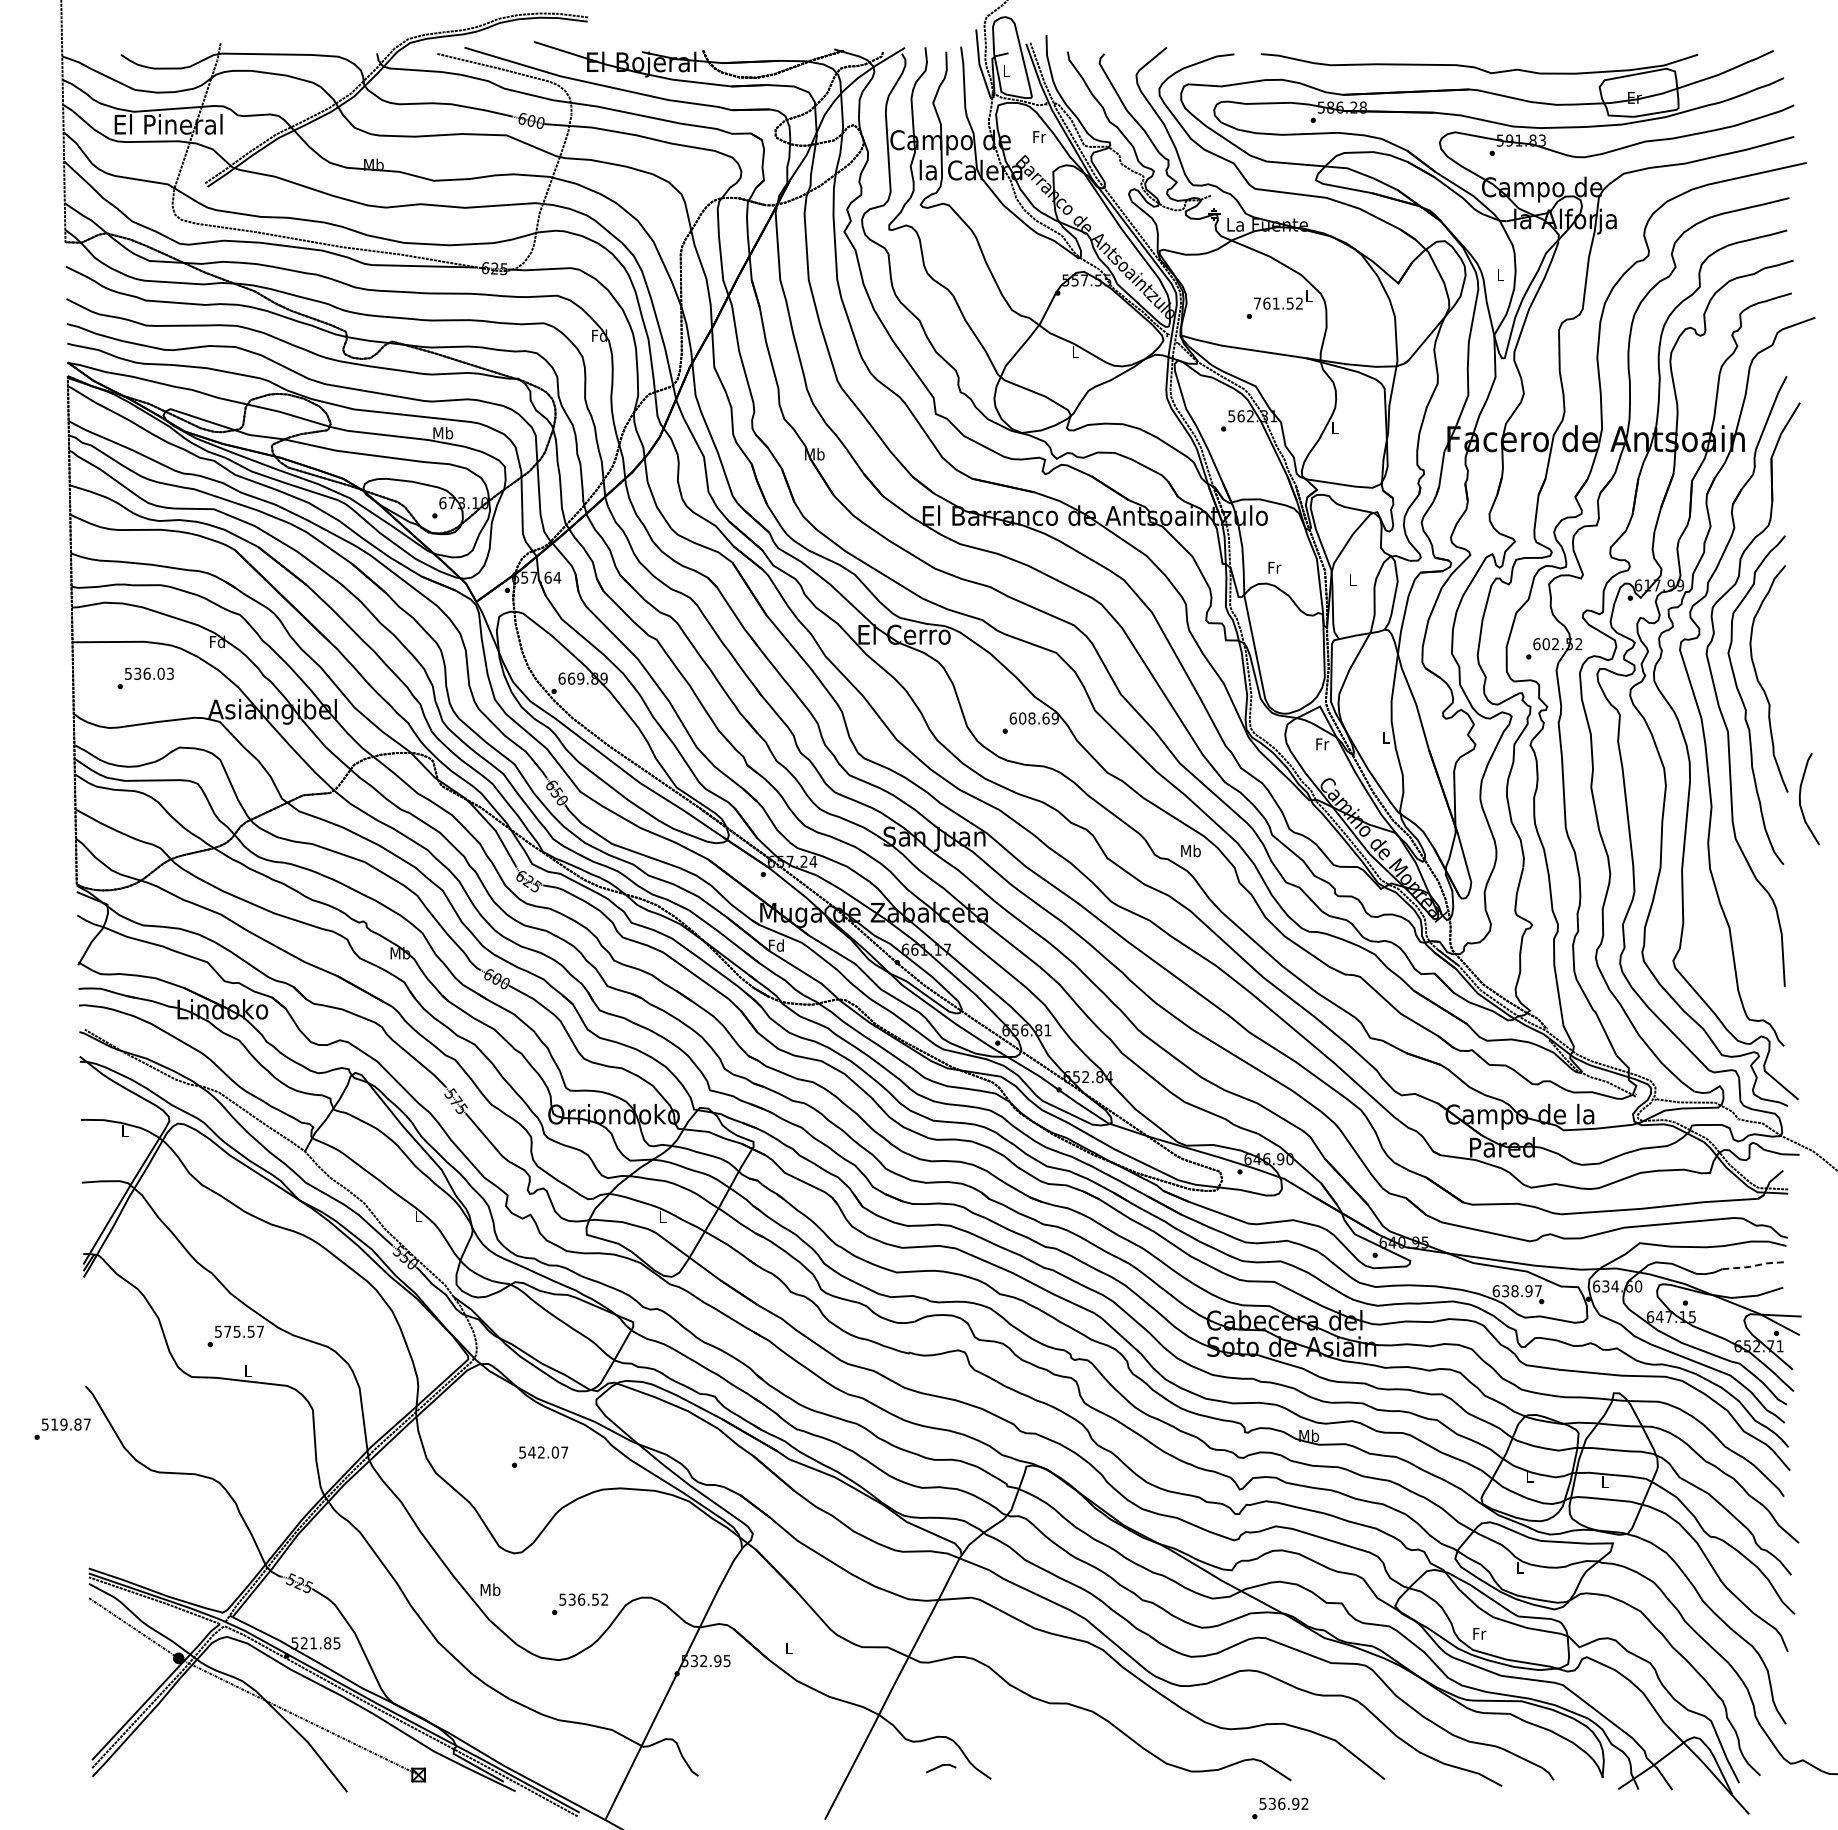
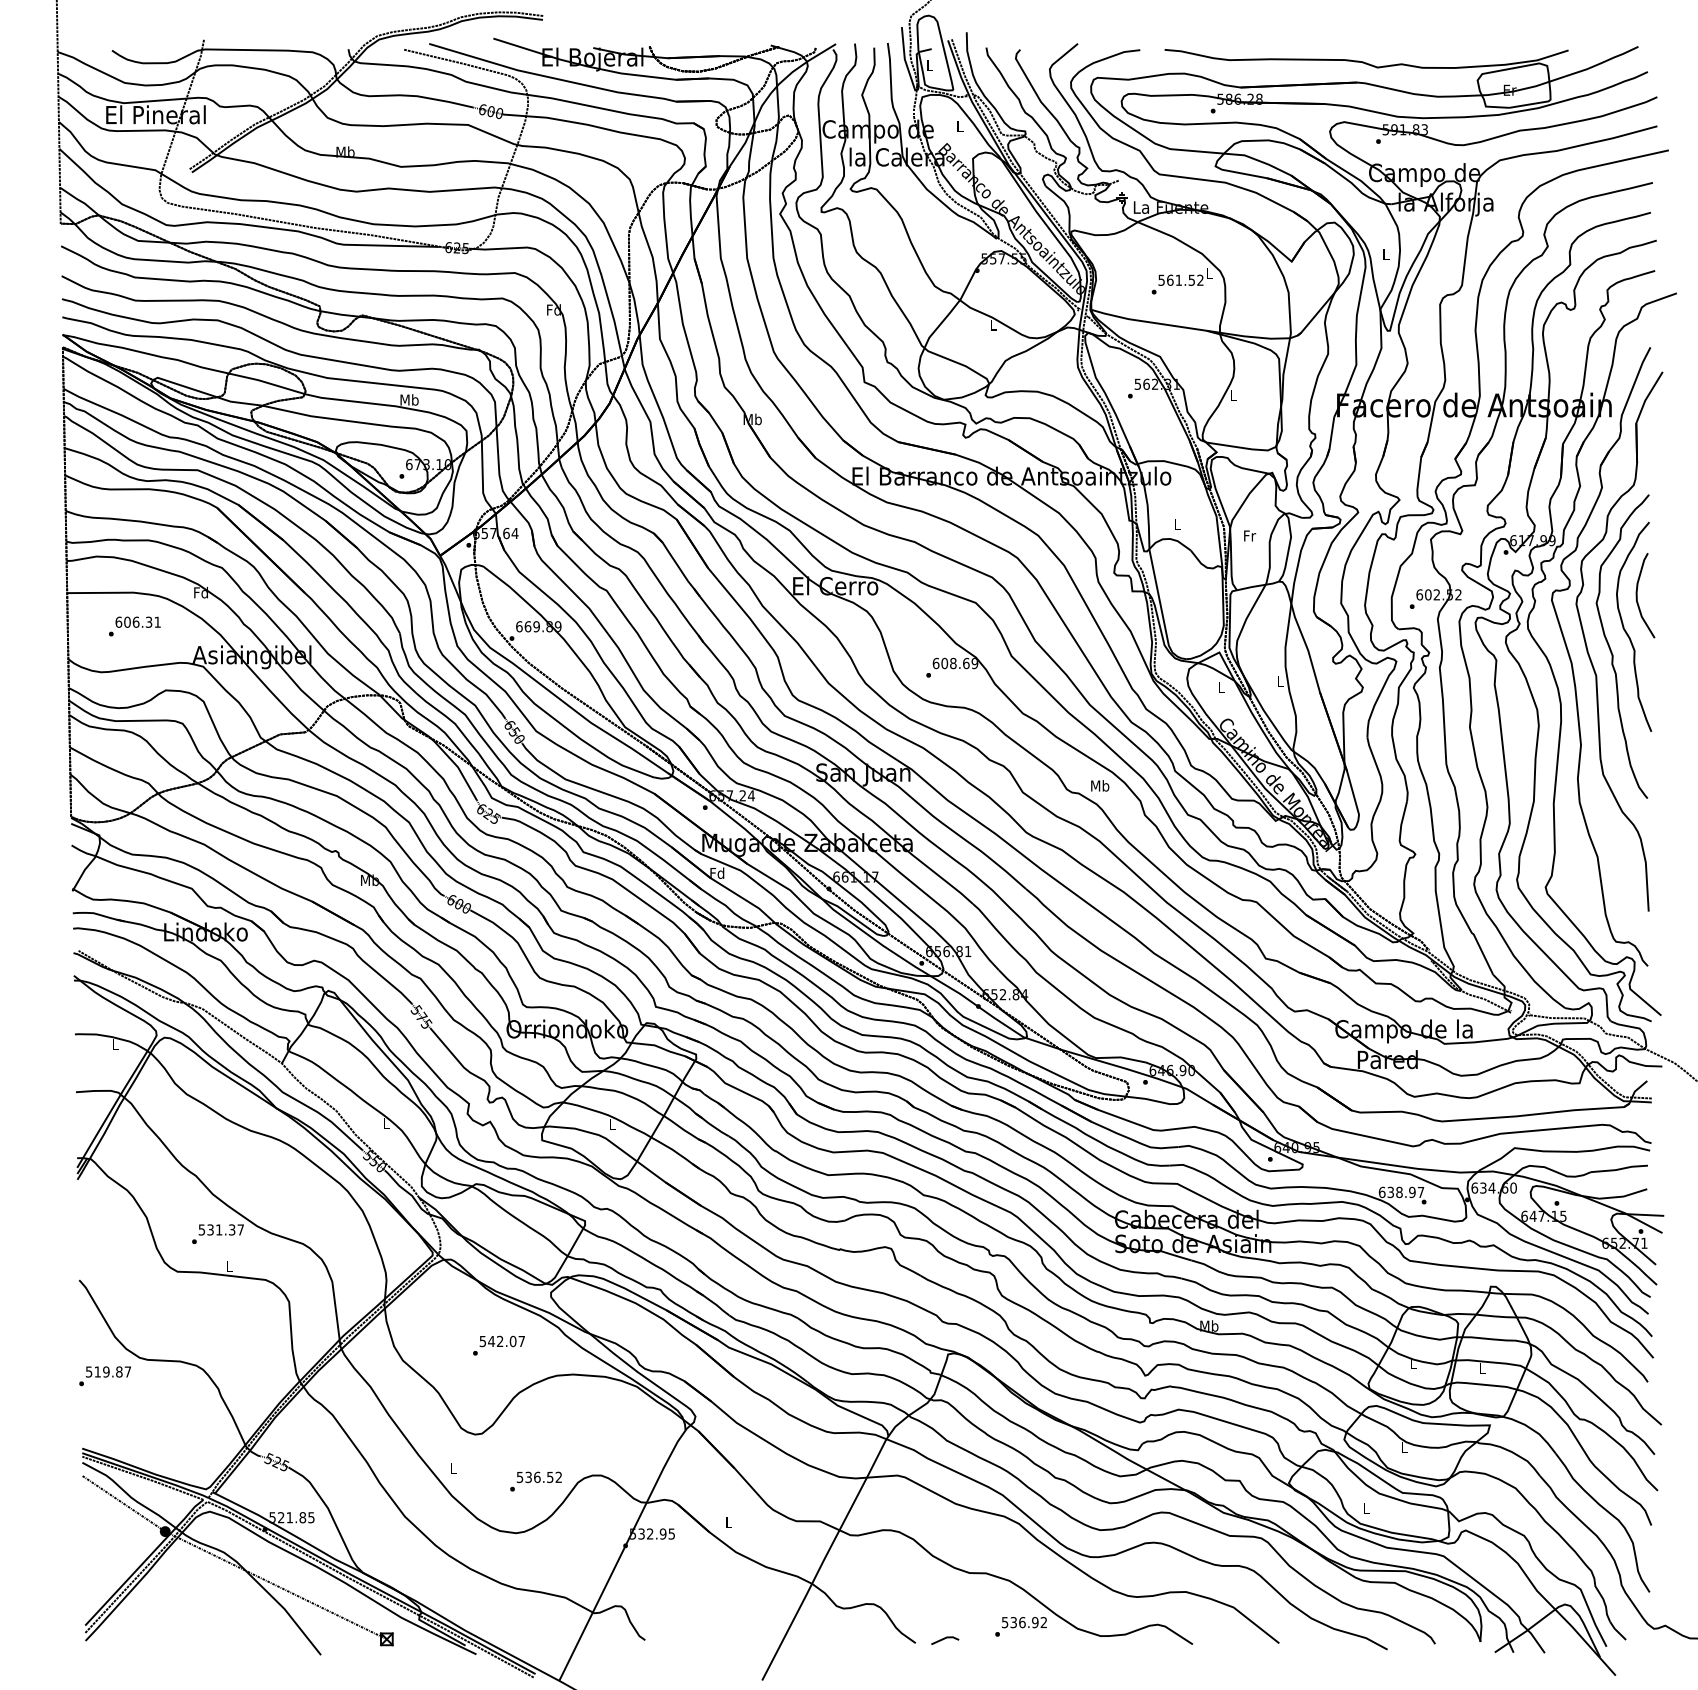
text: (1039, 136) -> (960, 125), Fr -> L
text: (1257, 303) -> (1161, 280), 761.52 -> 561.52
text: (1274, 567) -> (1177, 524), Fr -> L
text: (1352, 580) -> (1249, 536), L -> Fr
text: (148, 673) -> (137, 621), 536.03 -> 606.31
text: (1322, 744) -> (1221, 687), Fr -> L
curve: (1800, 798) -> (1637, 595), moved
line: (1753, 1266) -> (1619, 1169), dashed -> solid
text: (239, 1331) -> (221, 1229), 575.57 -> 531.37
text: (62, 1428) -> (105, 1375), moved
text: (490, 1589) -> (453, 1467), Mb -> L
text: (1479, 1633) -> (1366, 1508), Fr -> L
line: (940, 1767) -> (944, 1639), moved
text: (1280, 1808) -> (1021, 1626), moved

